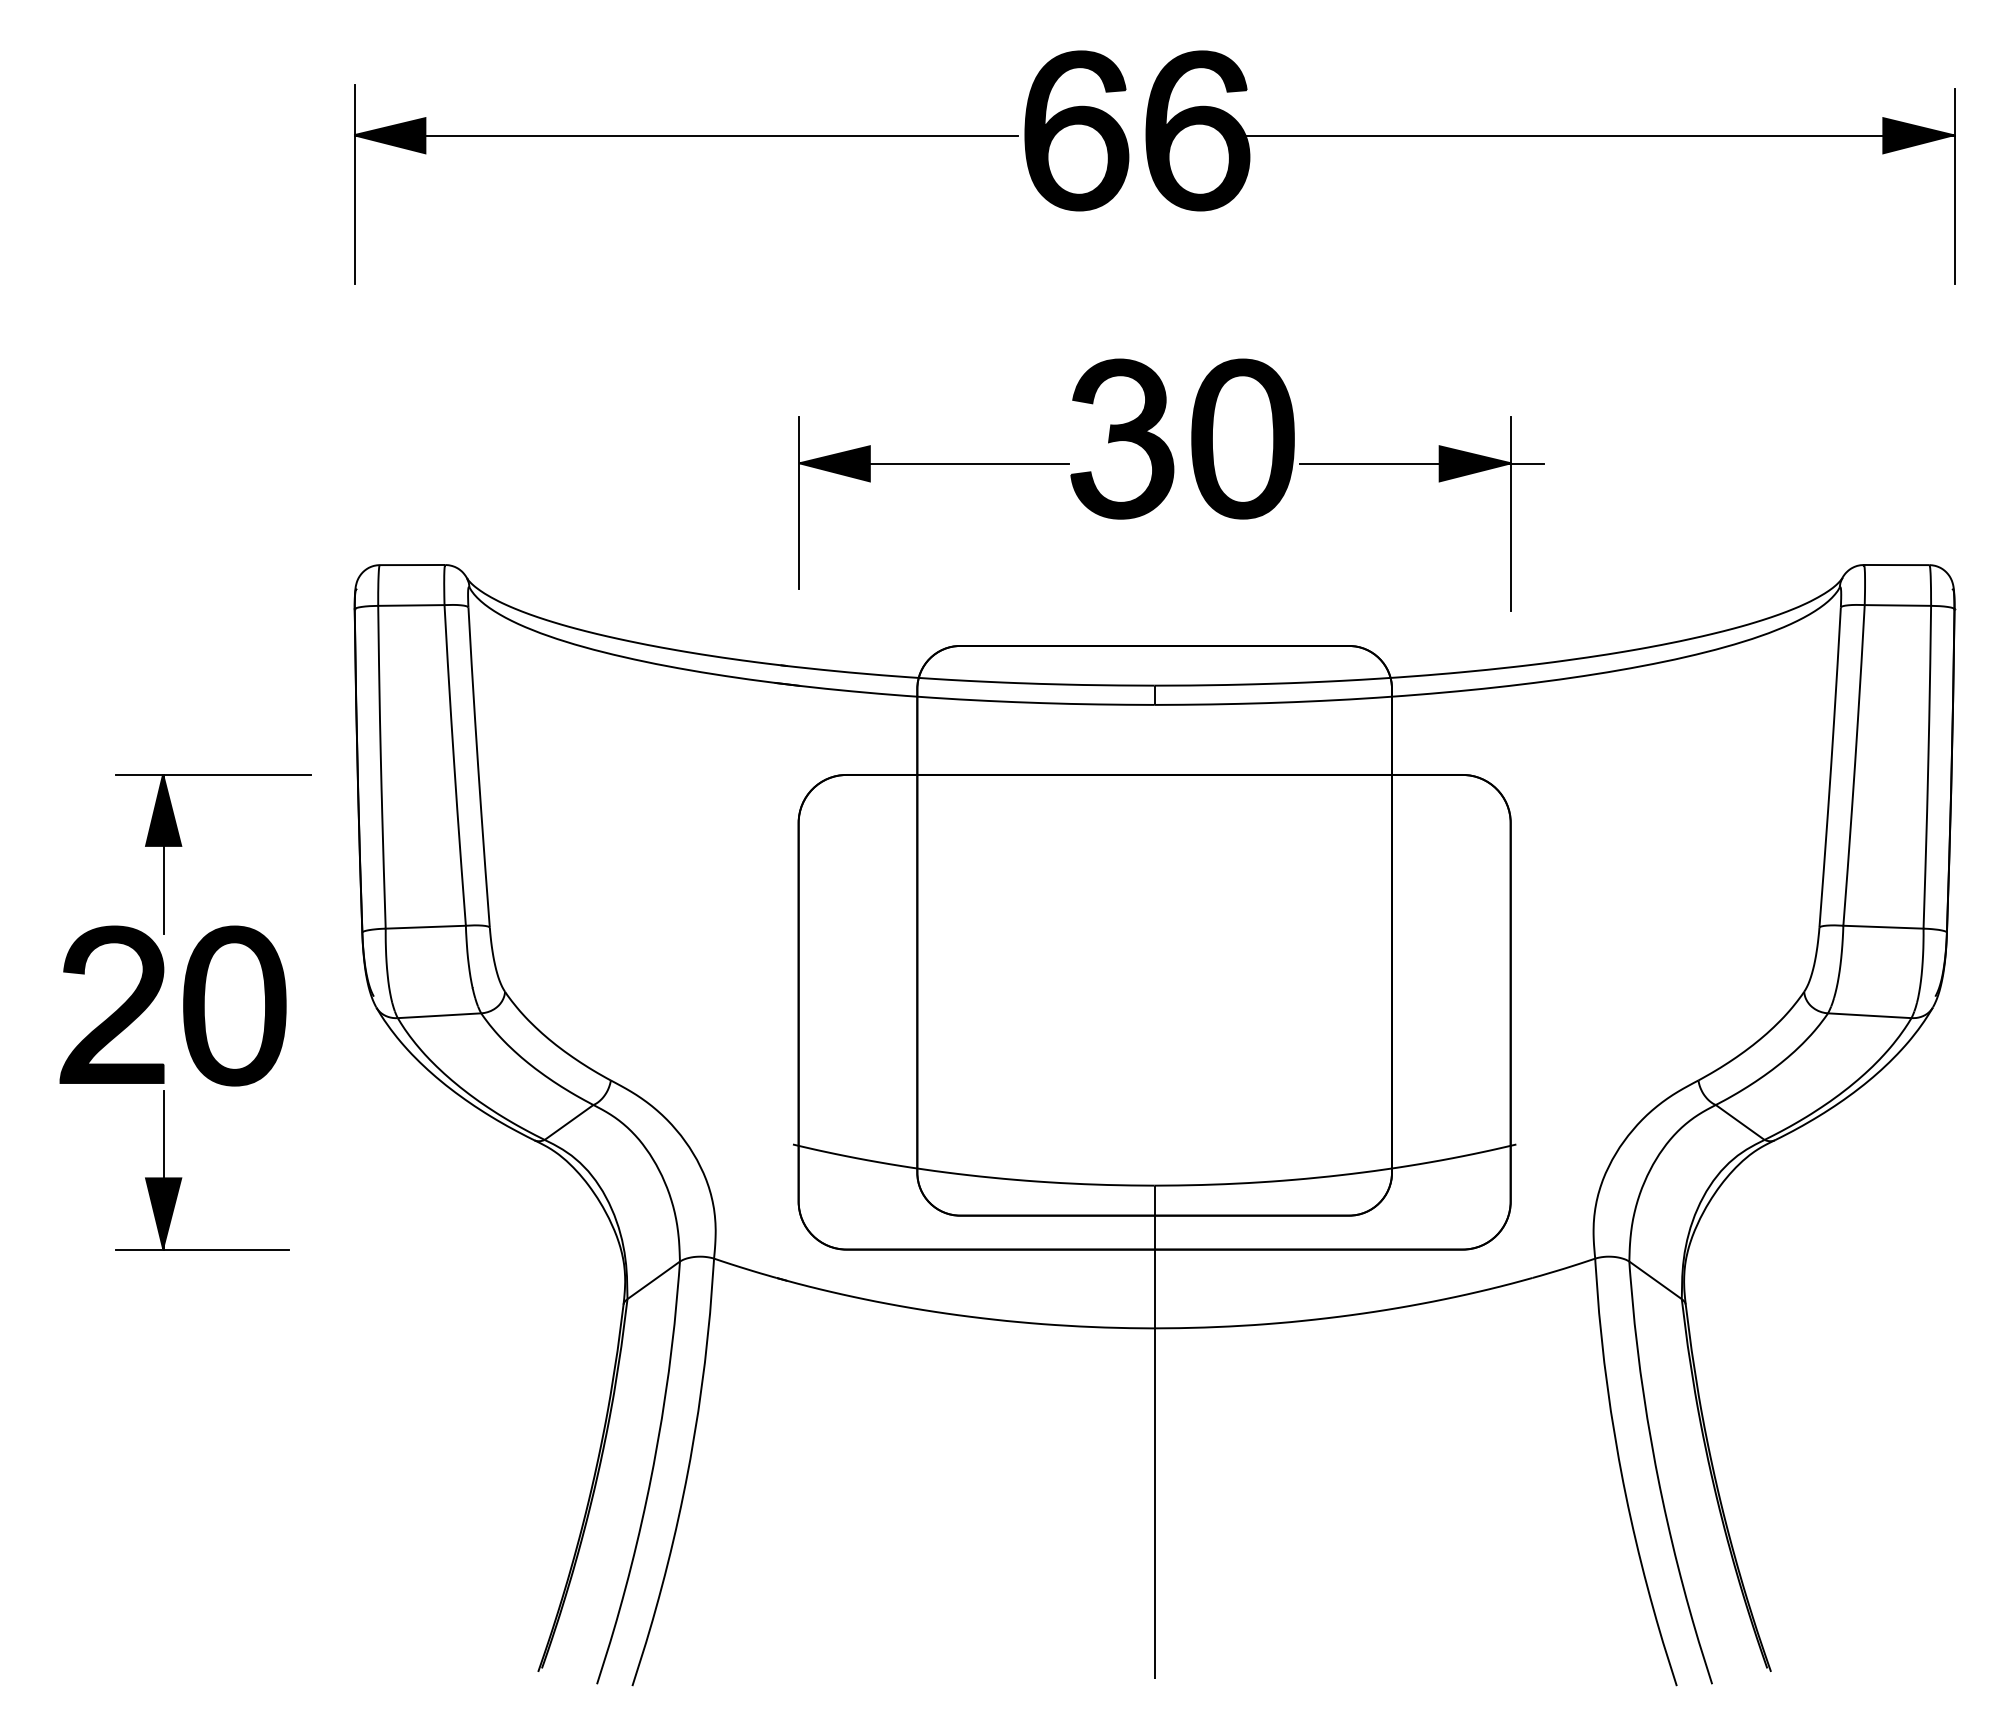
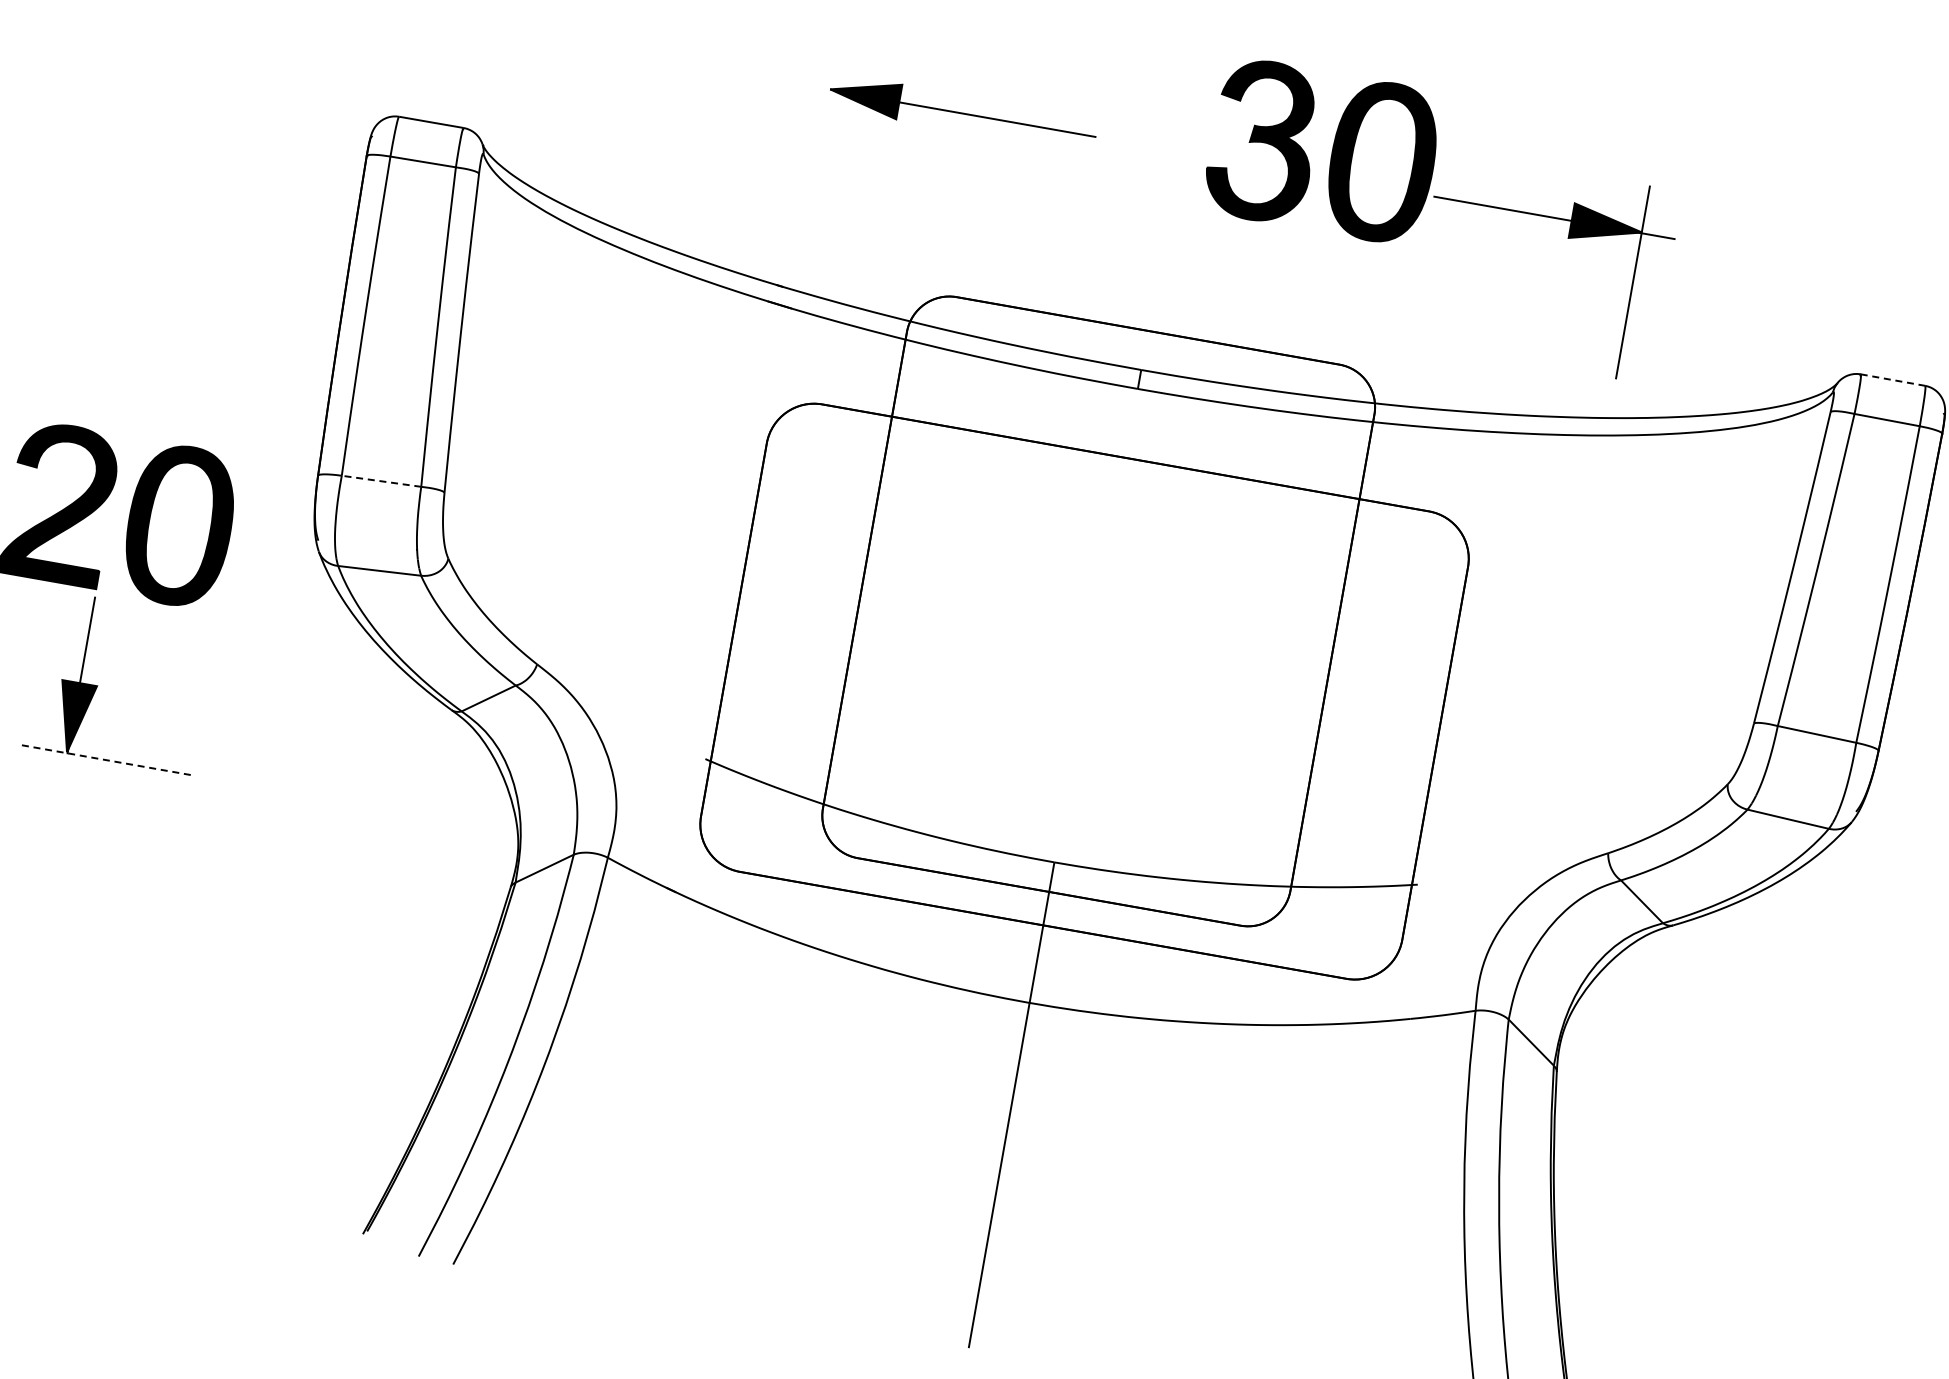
part: (1290, 480) -> (1421, 211), moved
line: (798, 502) -> (822, 127), removed
line: (1896, 565) -> (1892, 380), solid -> dashed
part: (182, 846) -> (155, 359), removed
line: (425, 927) -> (381, 481), solid -> dashed
line: (202, 1249) -> (105, 759), solid -> dashed

